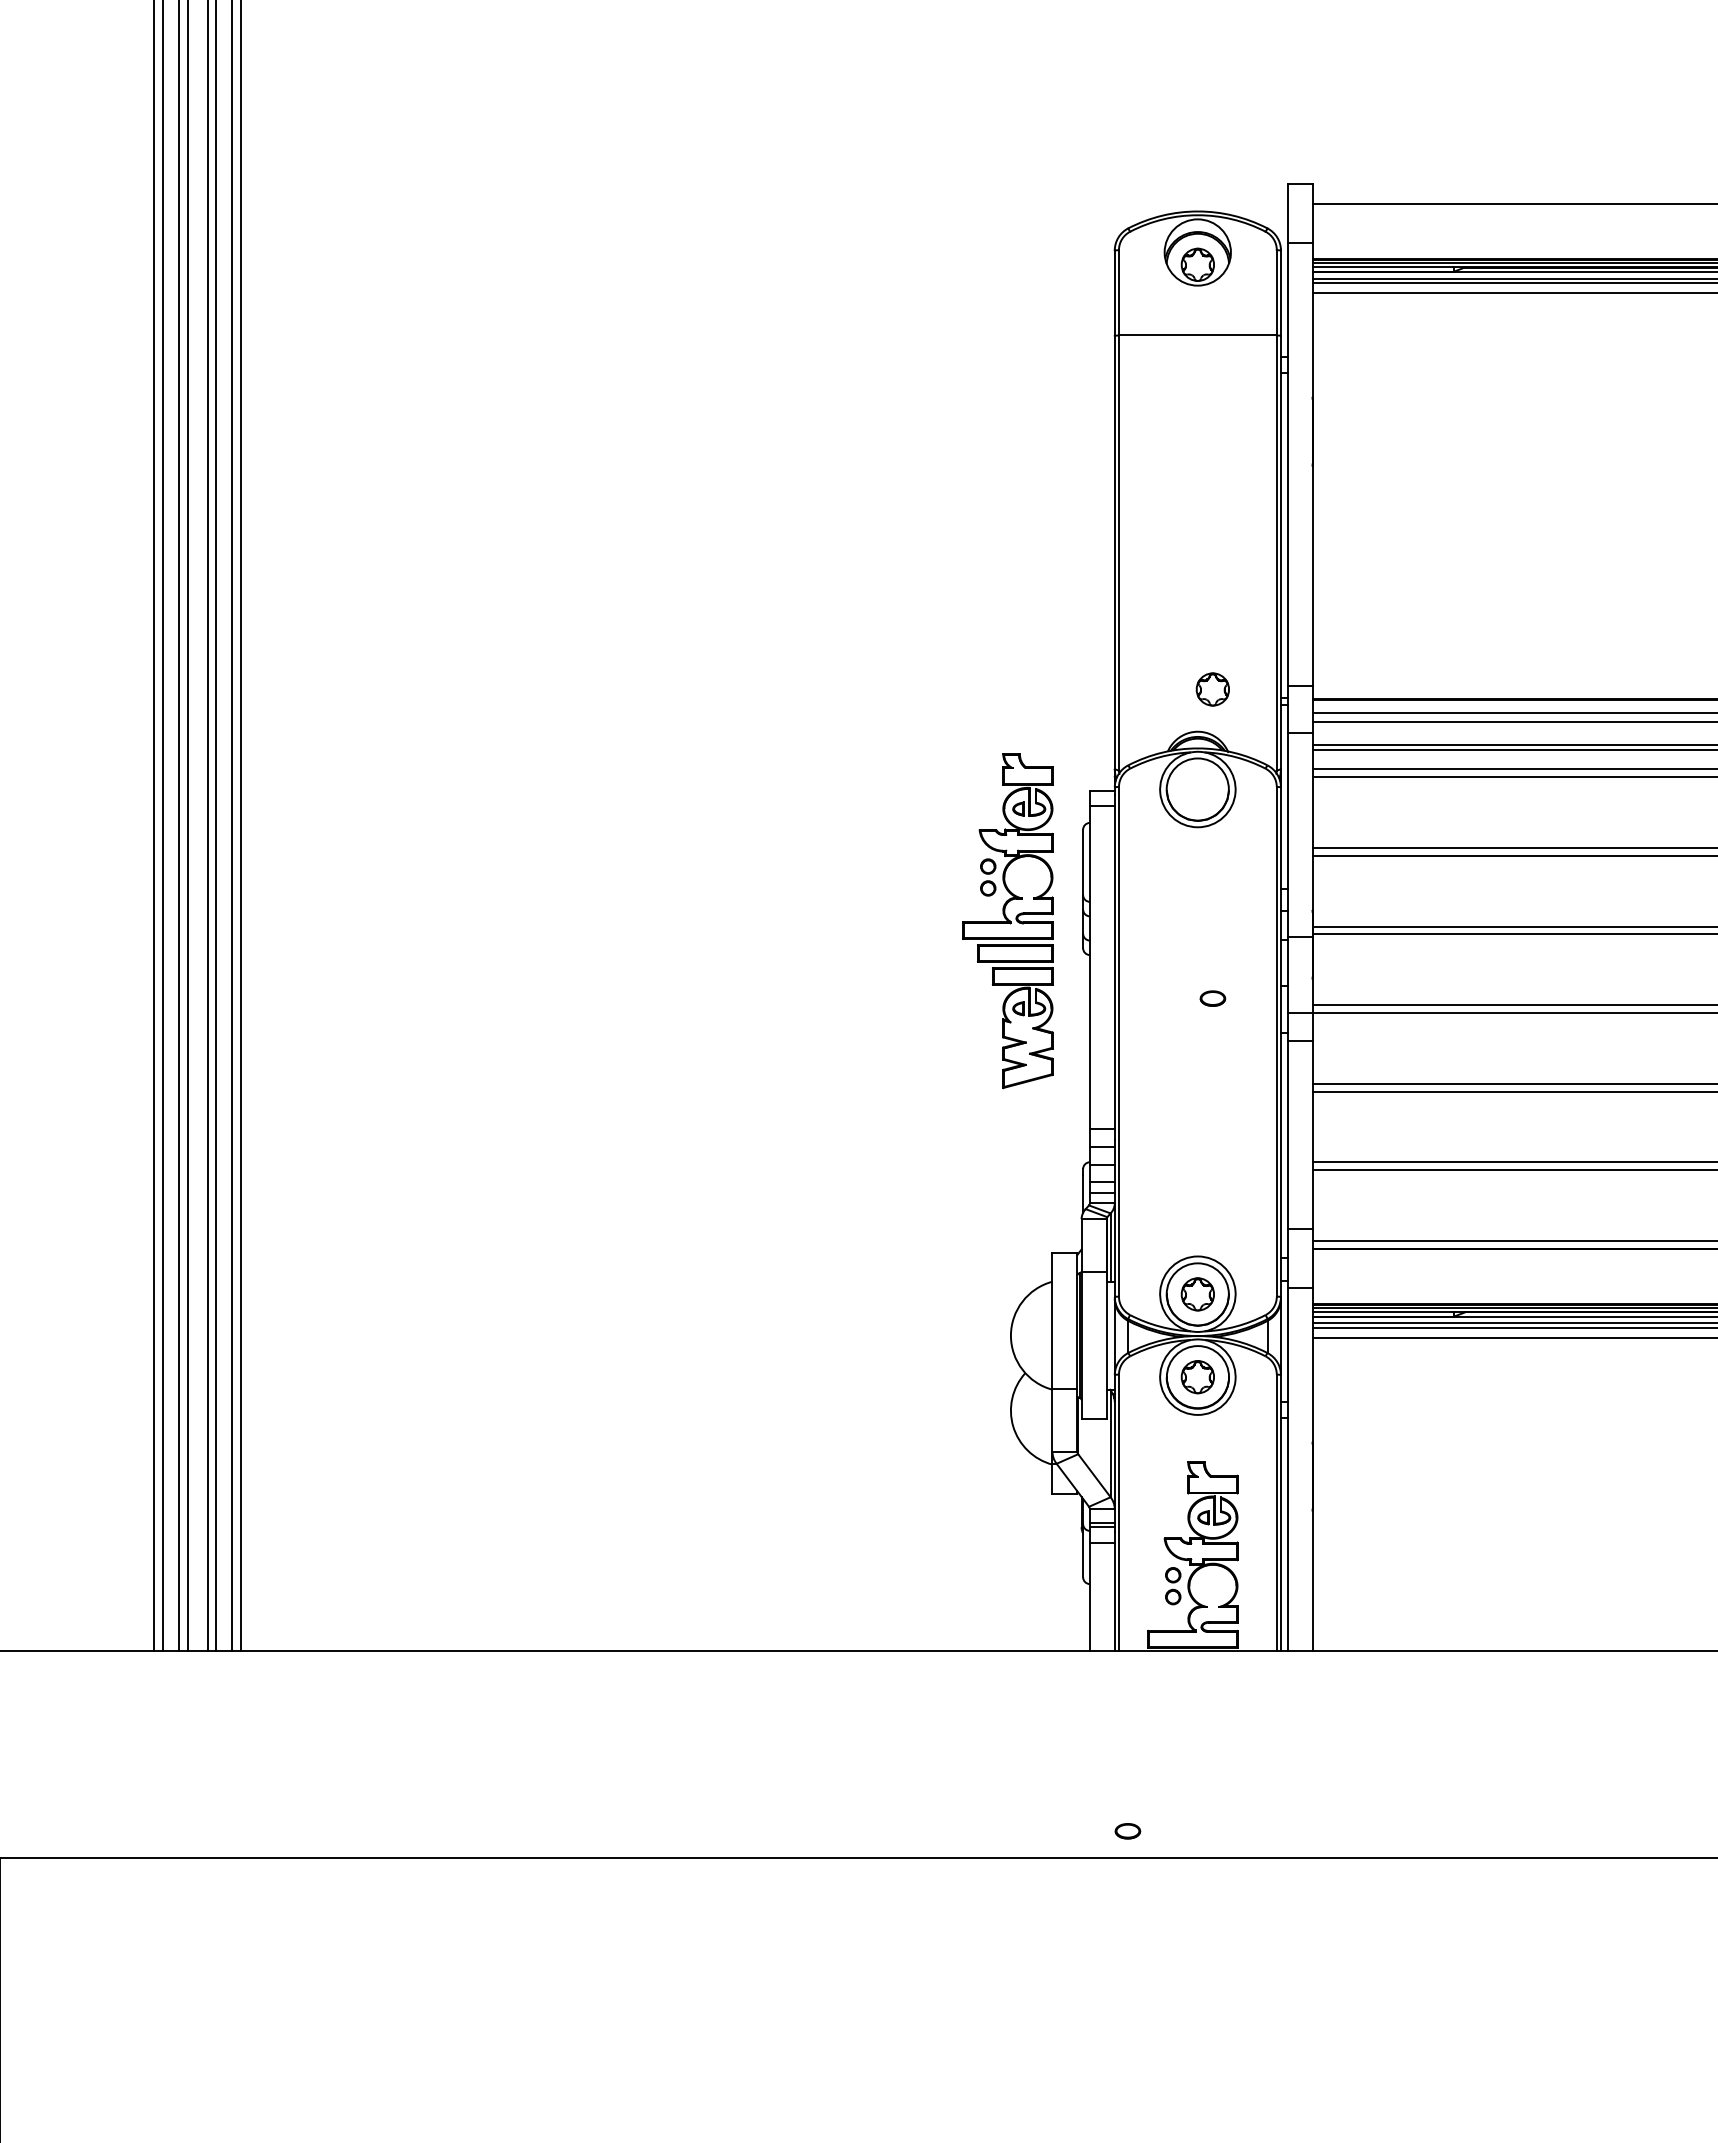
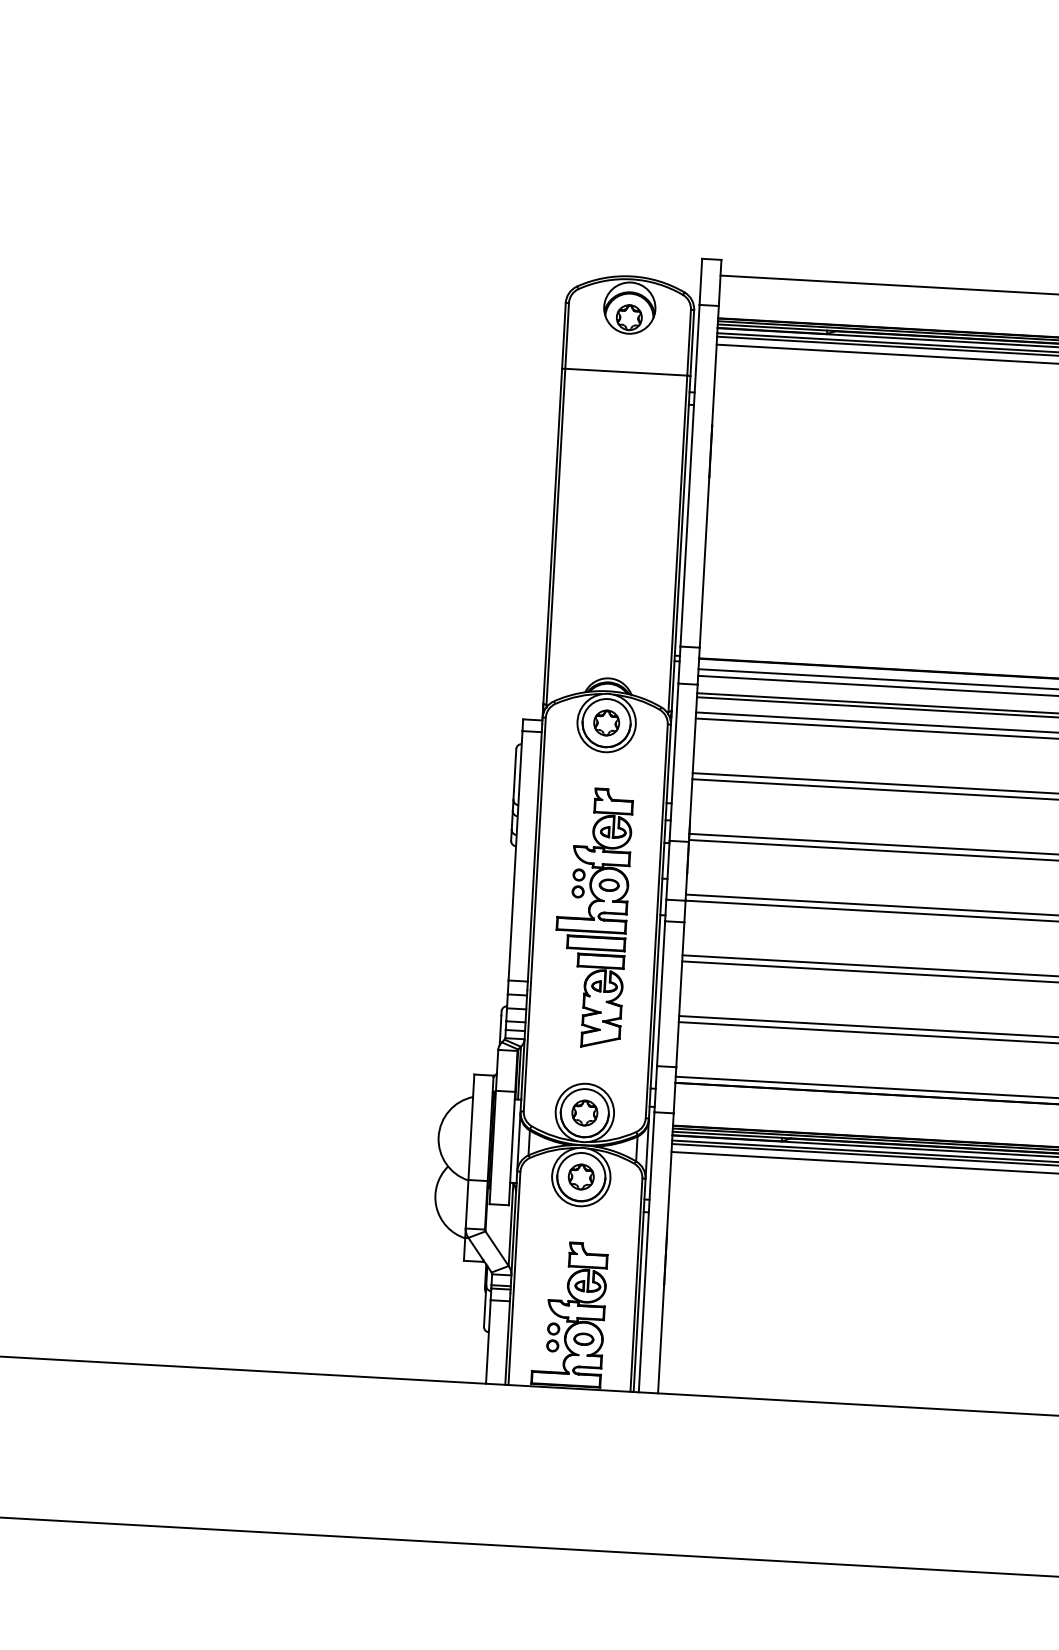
part: (1212, 689) -> (606, 723), moved
part: (1007, 921) -> (591, 918), moved
part: (1127, 1831) -> (583, 1339), moved

